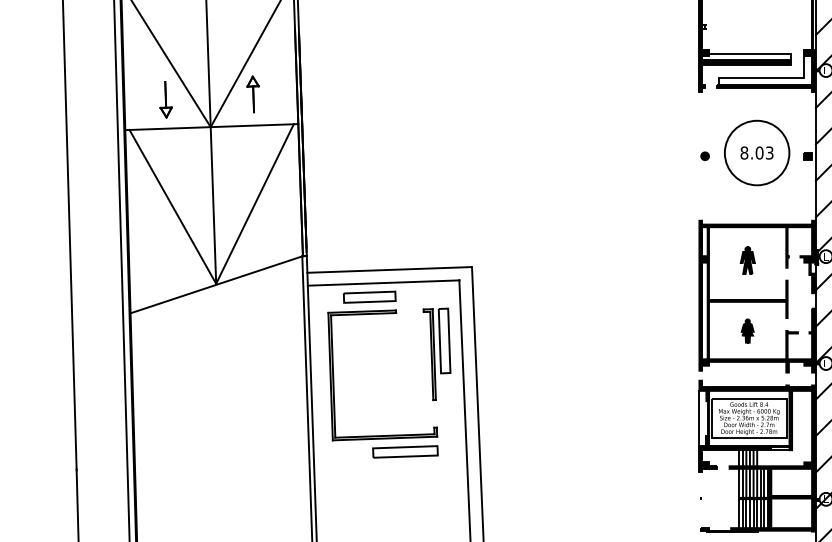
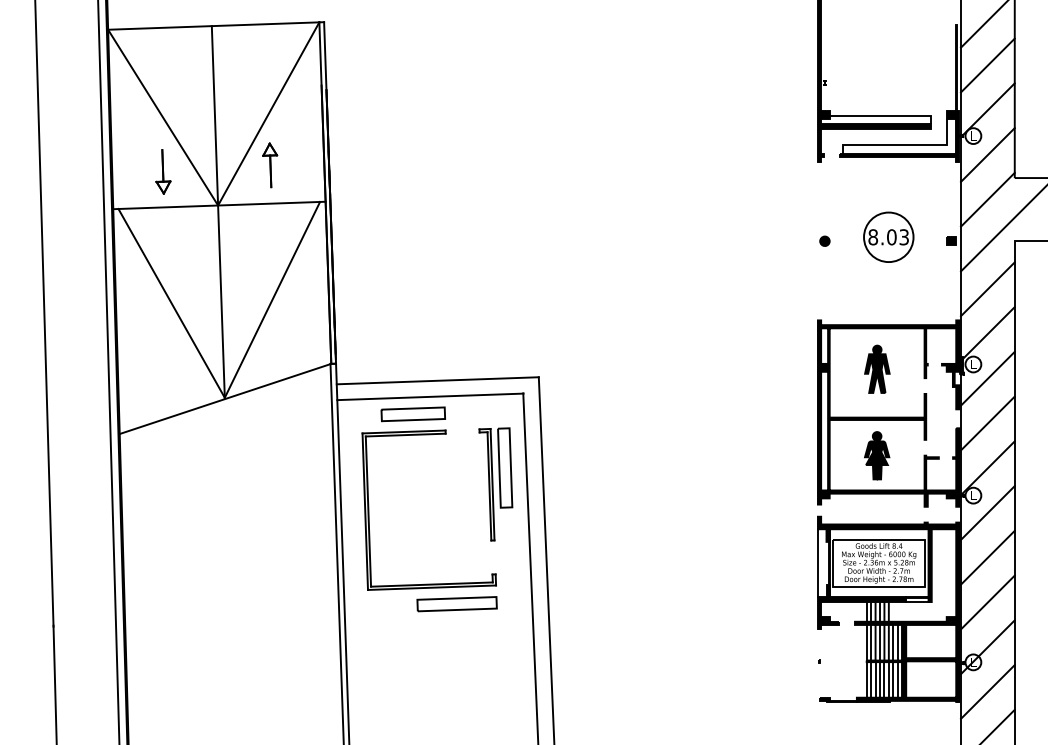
circle: (756, 153) -> (888, 237), size x0.62
part: (747, 259) -> (877, 368), size x1.43
part: (747, 330) -> (877, 455), size x1.67

